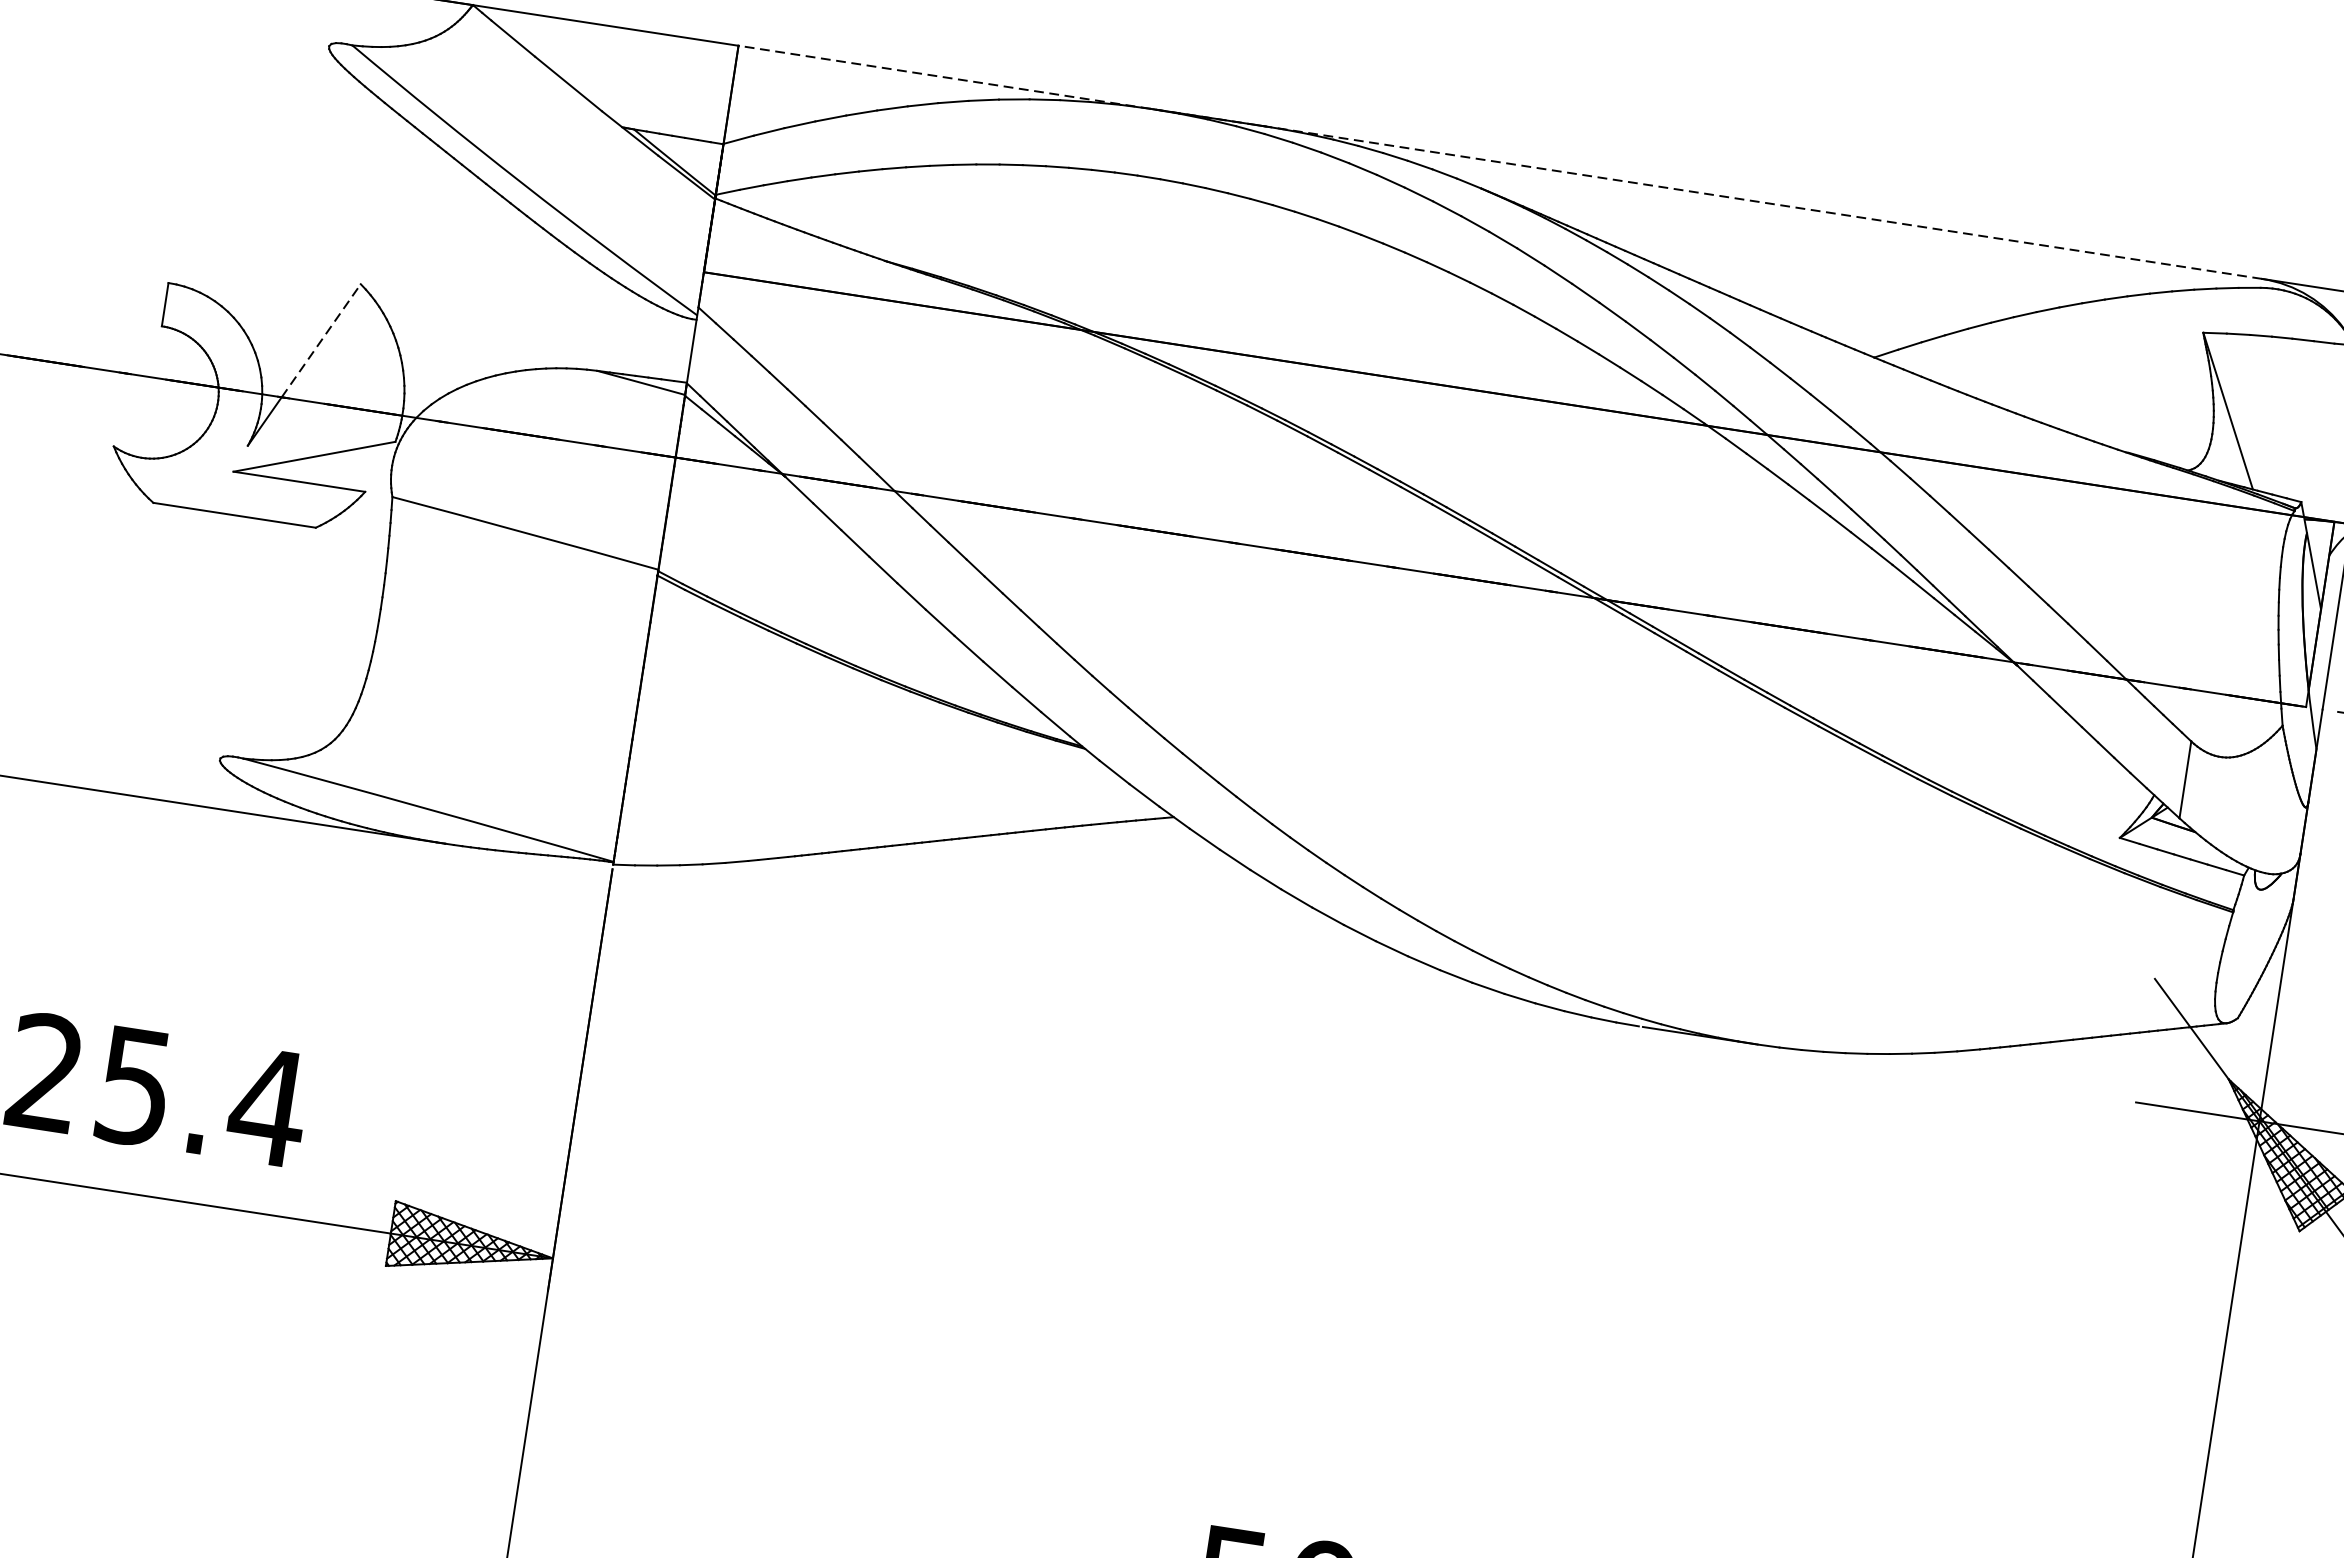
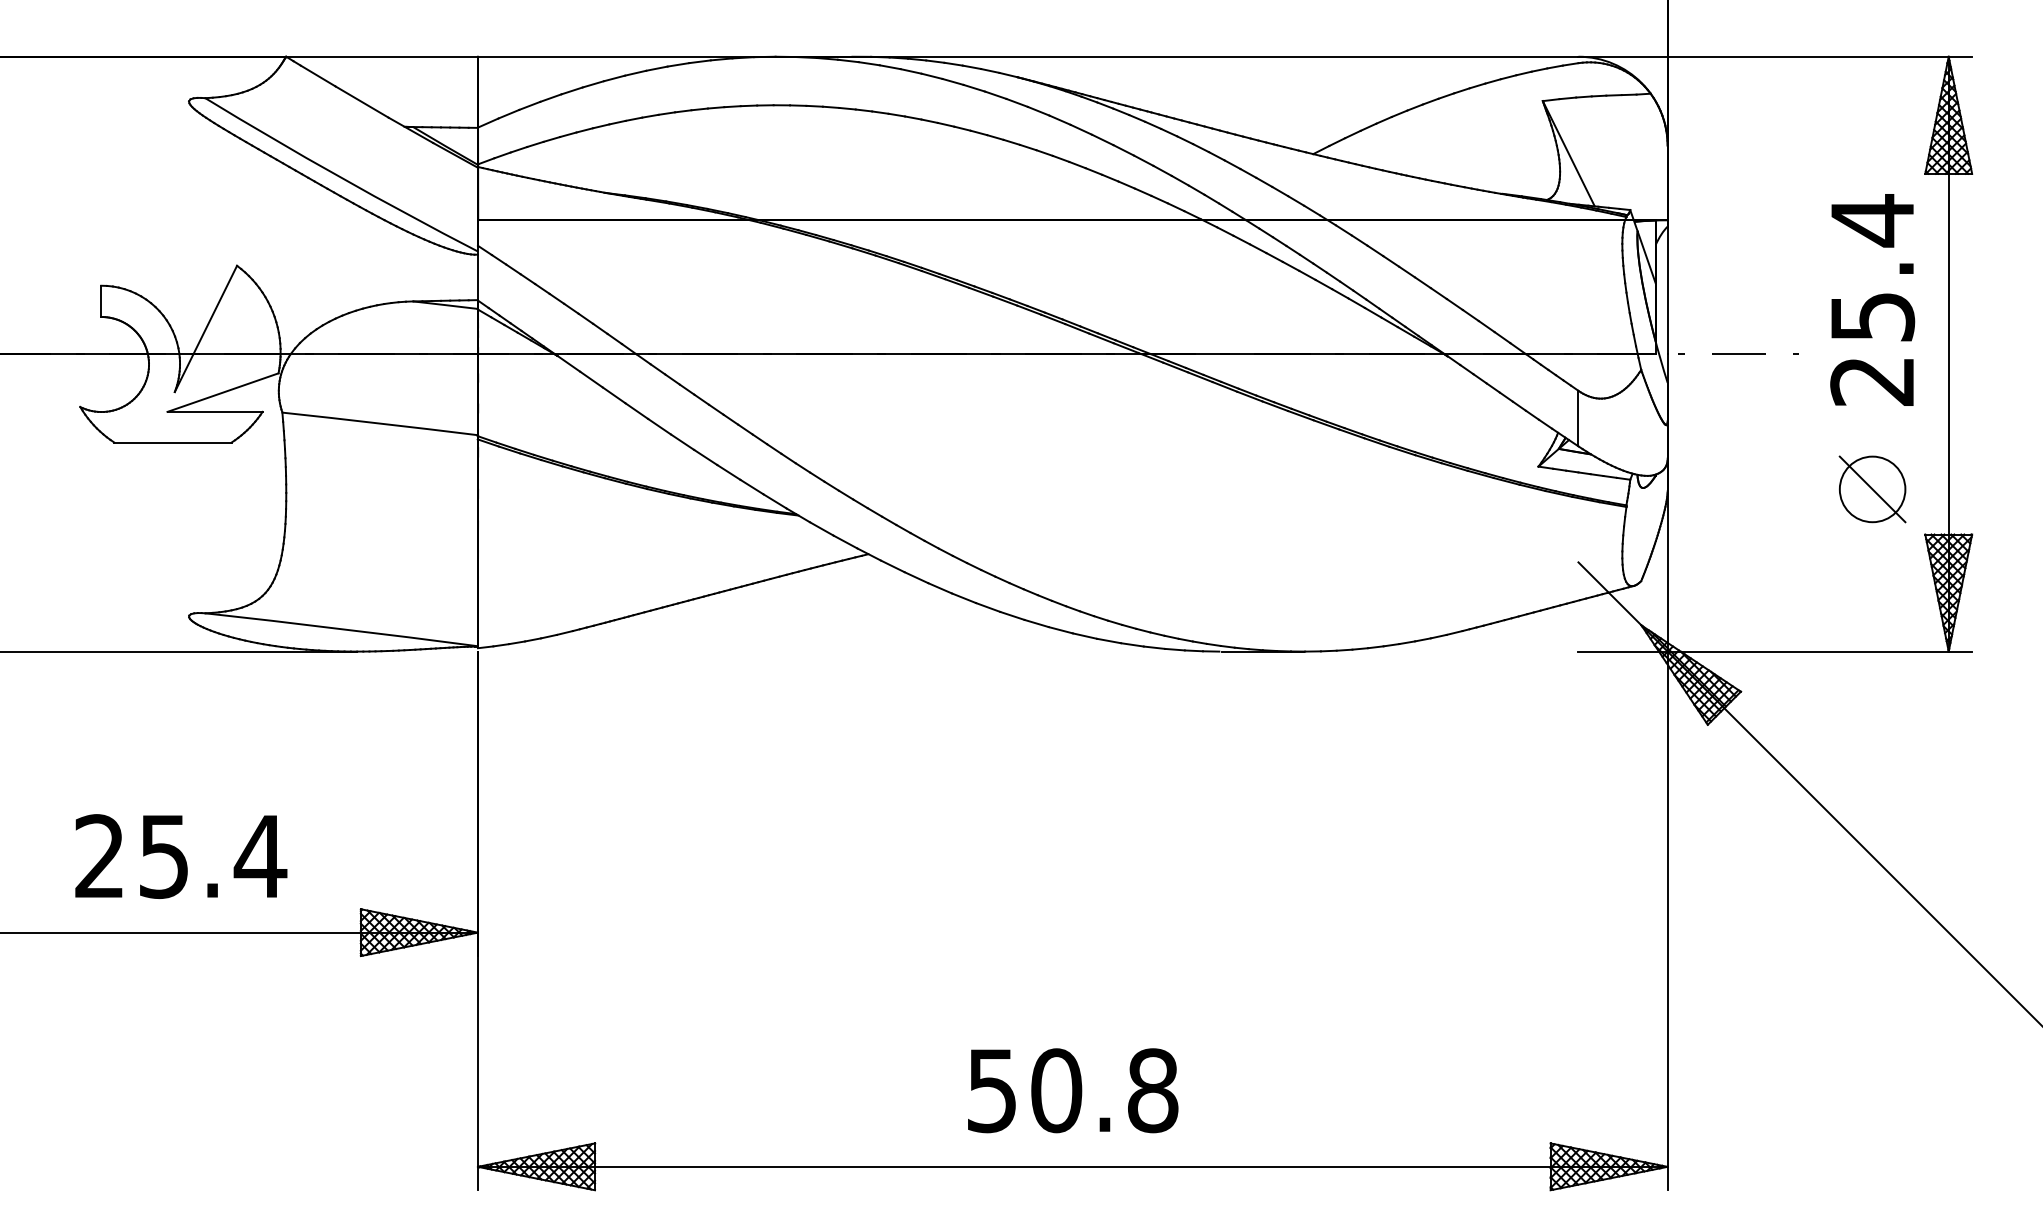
line: (1499, 161) -> (1027, 56), dashed -> solid
line: (321, 340) -> (215, 309), dashed -> solid

